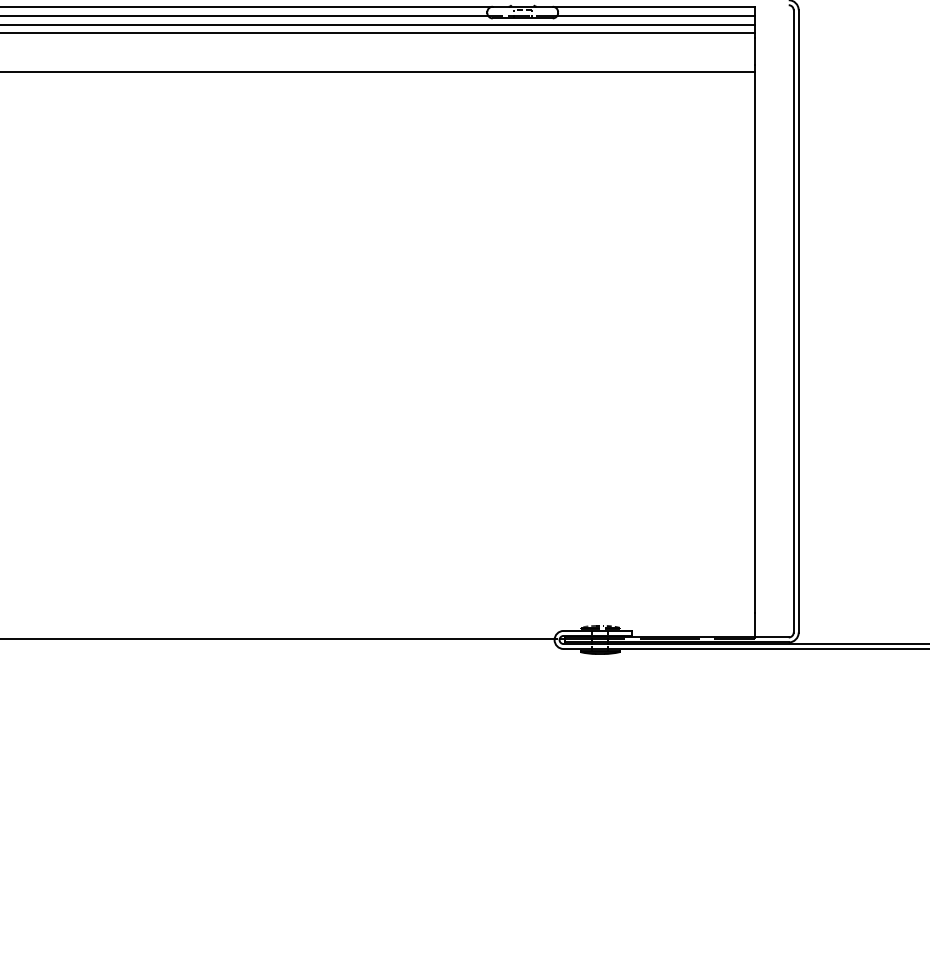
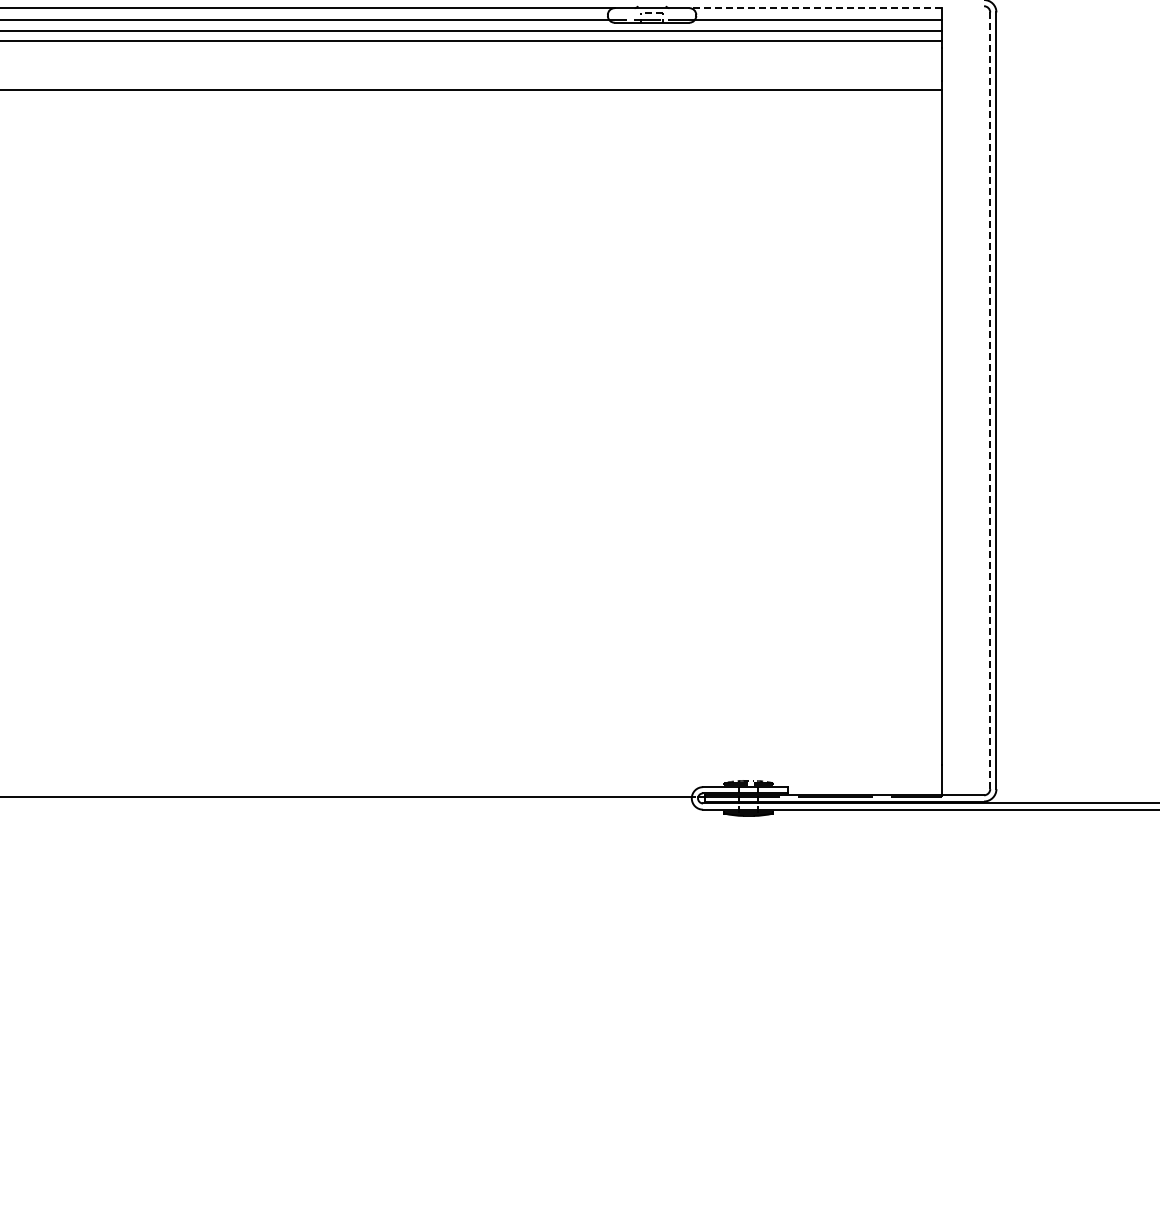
line: (653, 7) -> (815, 8), solid -> dashed
line: (793, 321) -> (990, 401), solid -> dashed

